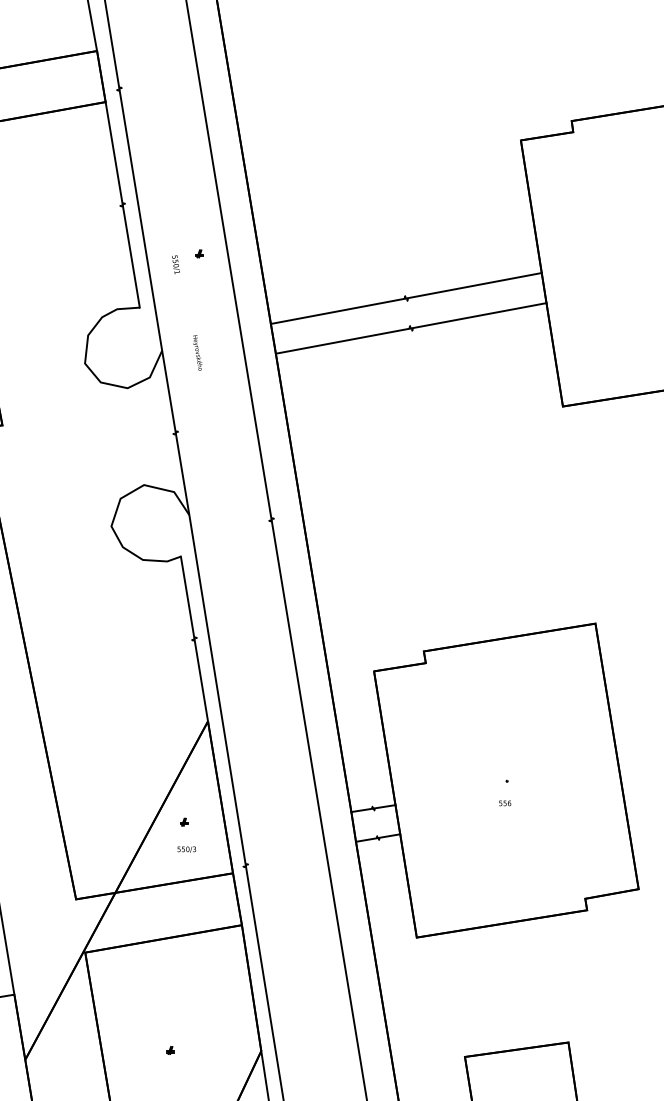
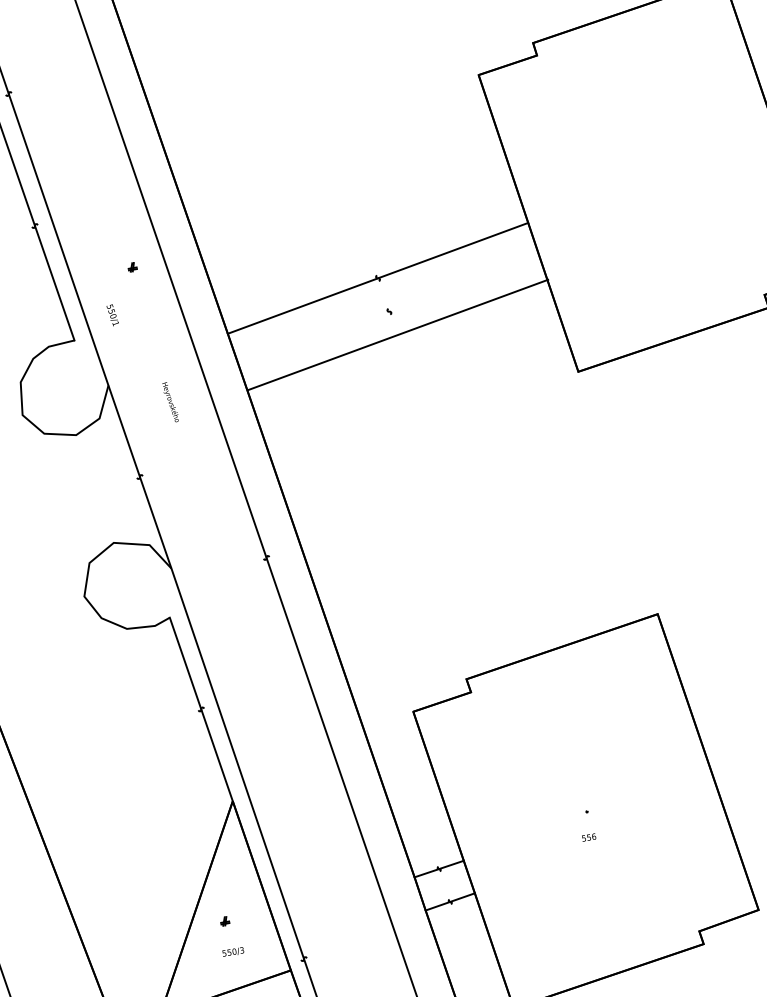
text: (175, 264) -> (112, 315), moved
line: (410, 328) -> (397, 335), moved
text: (197, 352) -> (170, 401), moved

